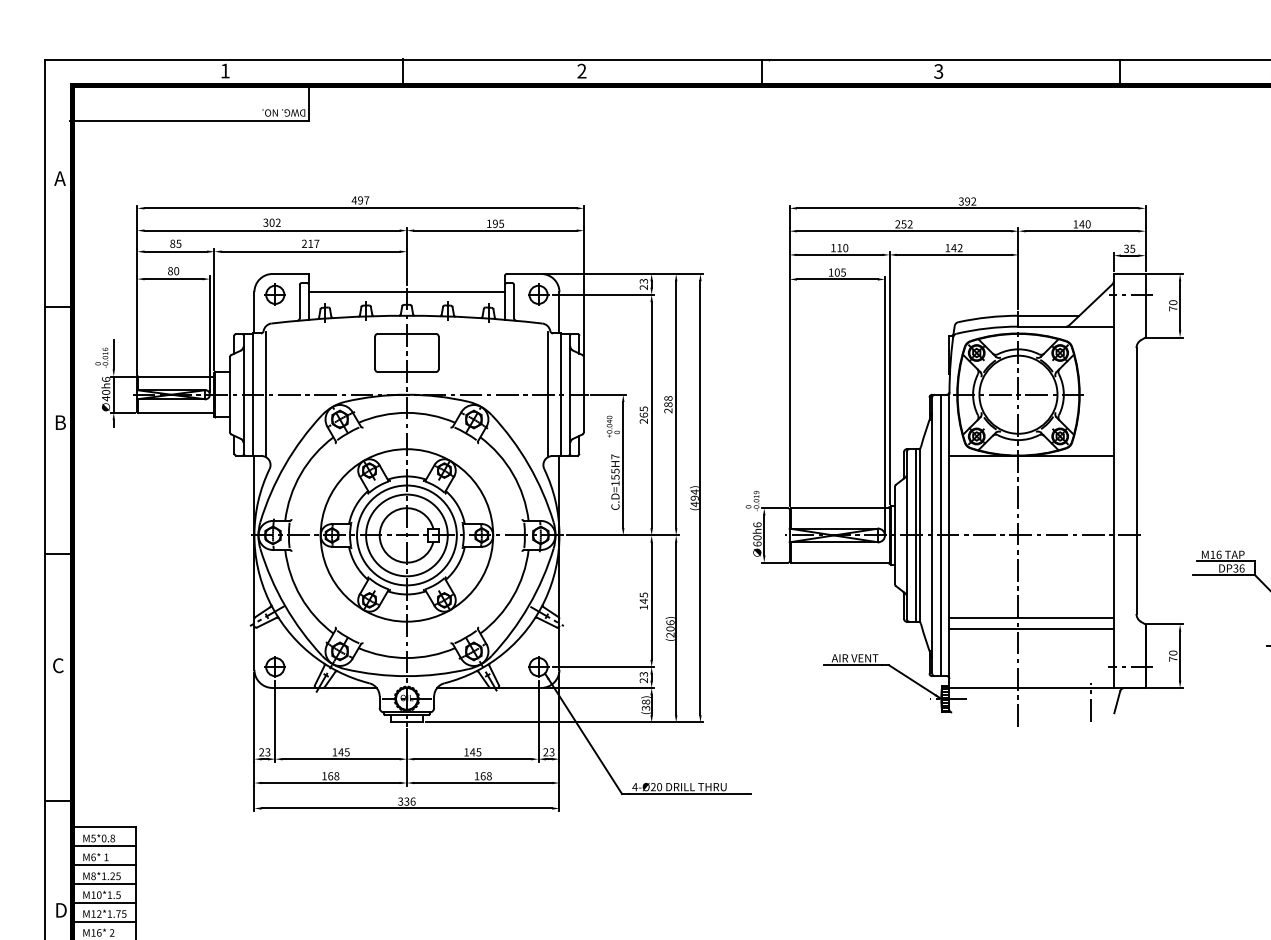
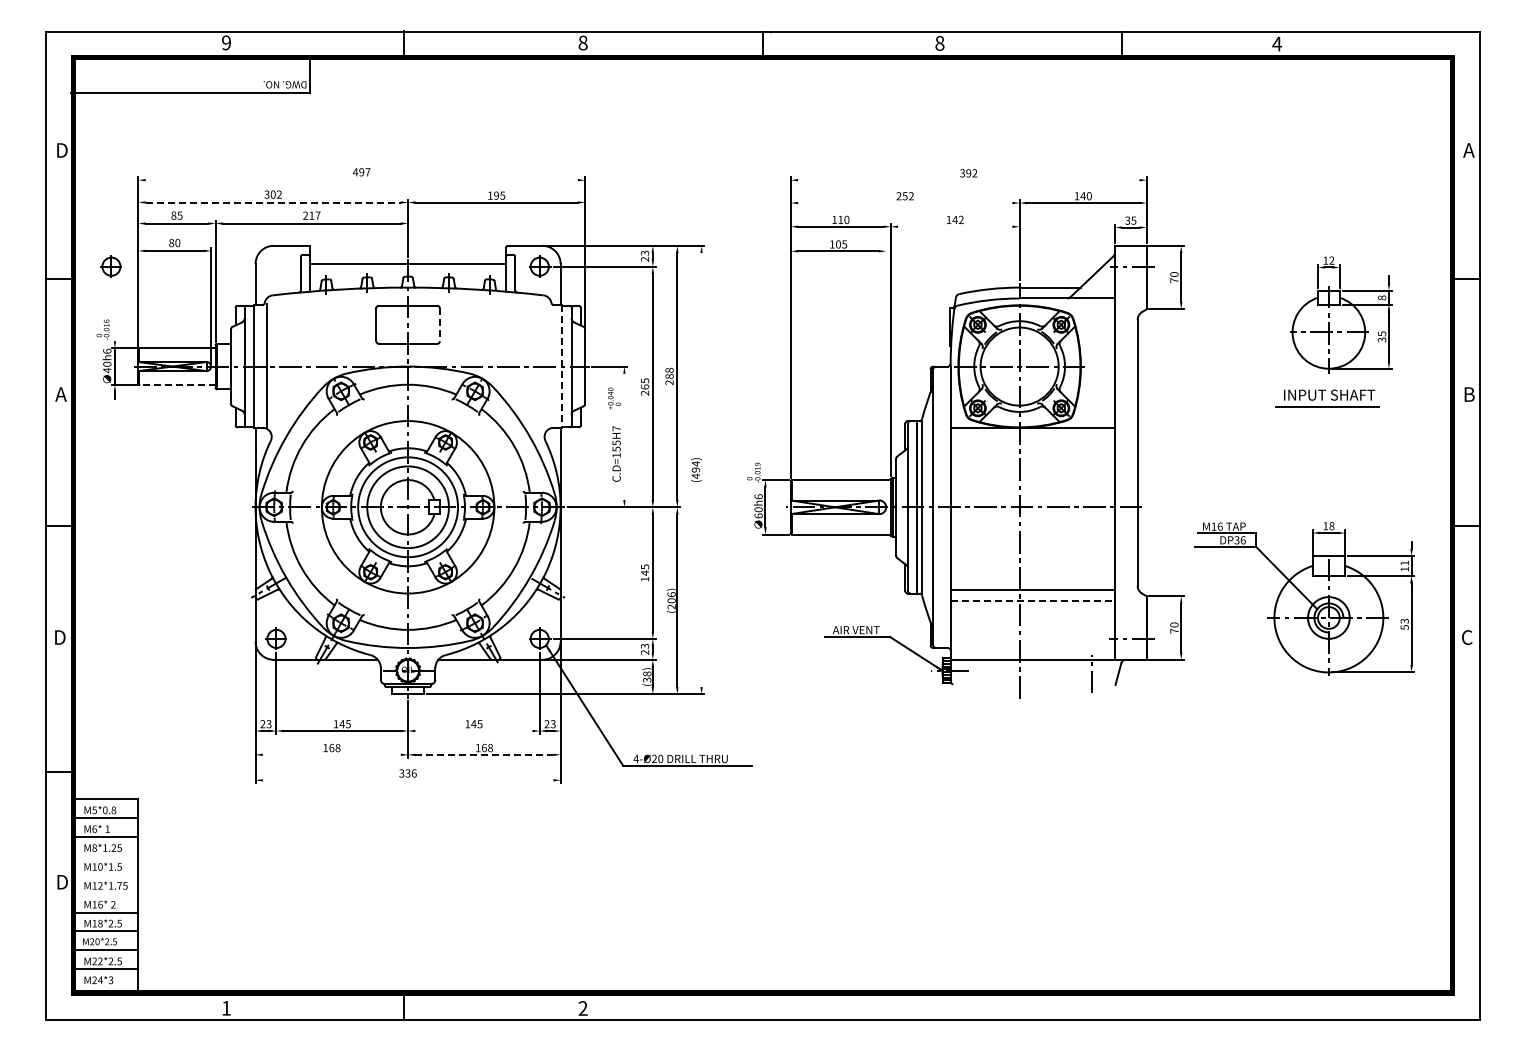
text: (225, 70) -> (226, 42), 1 -> 9
text: (581, 70) -> (582, 42), 2 -> 8
text: (938, 71) -> (939, 43), 3 -> 8
text: (60, 178) -> (61, 150), A -> D
line: (360, 208) -> (361, 180), removed
line: (967, 208) -> (968, 180), removed
line: (272, 230) -> (273, 202), solid -> dashed
line: (904, 231) -> (905, 203), removed
line: (953, 254) -> (954, 226), removed
part: (274, 294) -> (110, 266), moved
line: (438, 353) -> (439, 325), solid -> dashed
line: (113, 354) -> (114, 326), removed
line: (547, 393) -> (548, 365), removed
line: (561, 395) -> (562, 367), solid -> dashed
line: (885, 404) -> (886, 376), removed
line: (176, 412) -> (177, 384), solid -> dashed
text: (60, 422) -> (61, 394), B -> A
line: (623, 464) -> (624, 436), removed
line: (700, 498) -> (701, 470), removed
line: (941, 535) -> (942, 507), removed
line: (1032, 628) -> (1033, 600), solid -> dashed
text: (58, 665) -> (59, 637), C -> D
line: (472, 758) -> (473, 730), removed
line: (330, 782) -> (331, 754), removed
line: (483, 782) -> (484, 754), solid -> dashed
line: (406, 808) -> (407, 780), removed
line: (104, 883) -> (105, 855), removed
line: (104, 902) -> (105, 874), removed
line: (104, 921) -> (105, 893), removed

